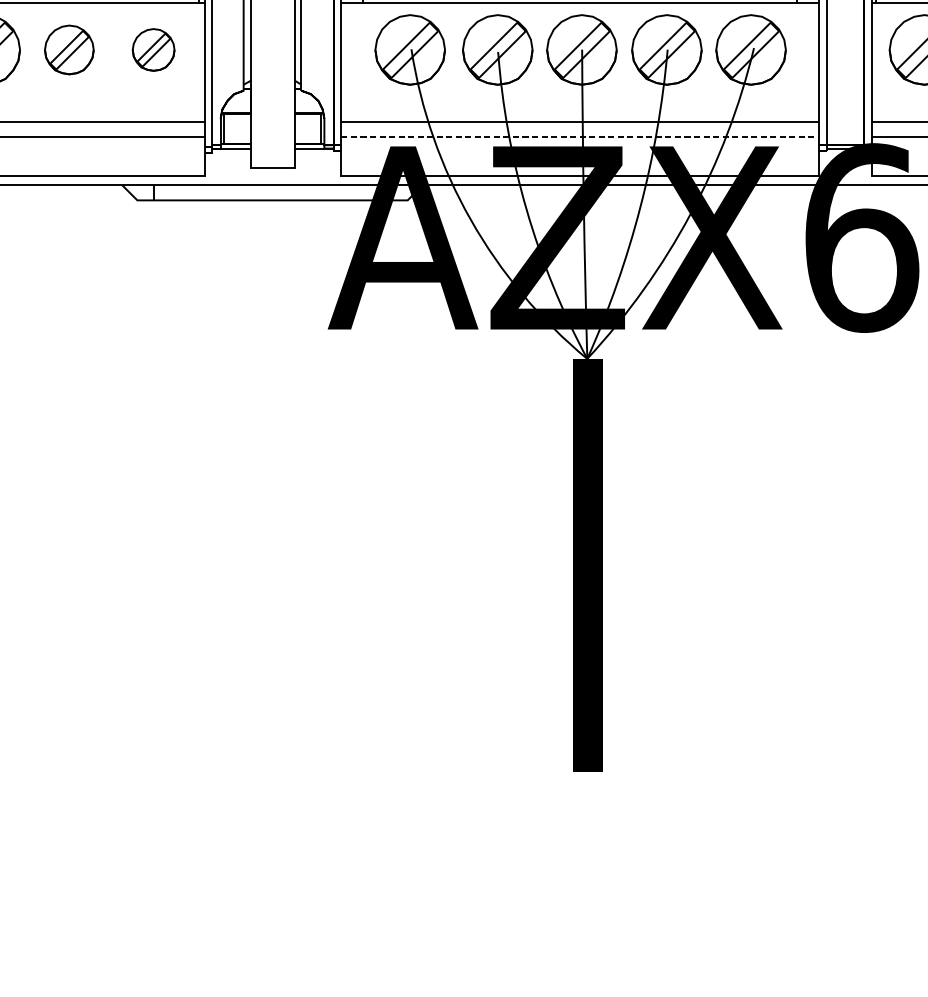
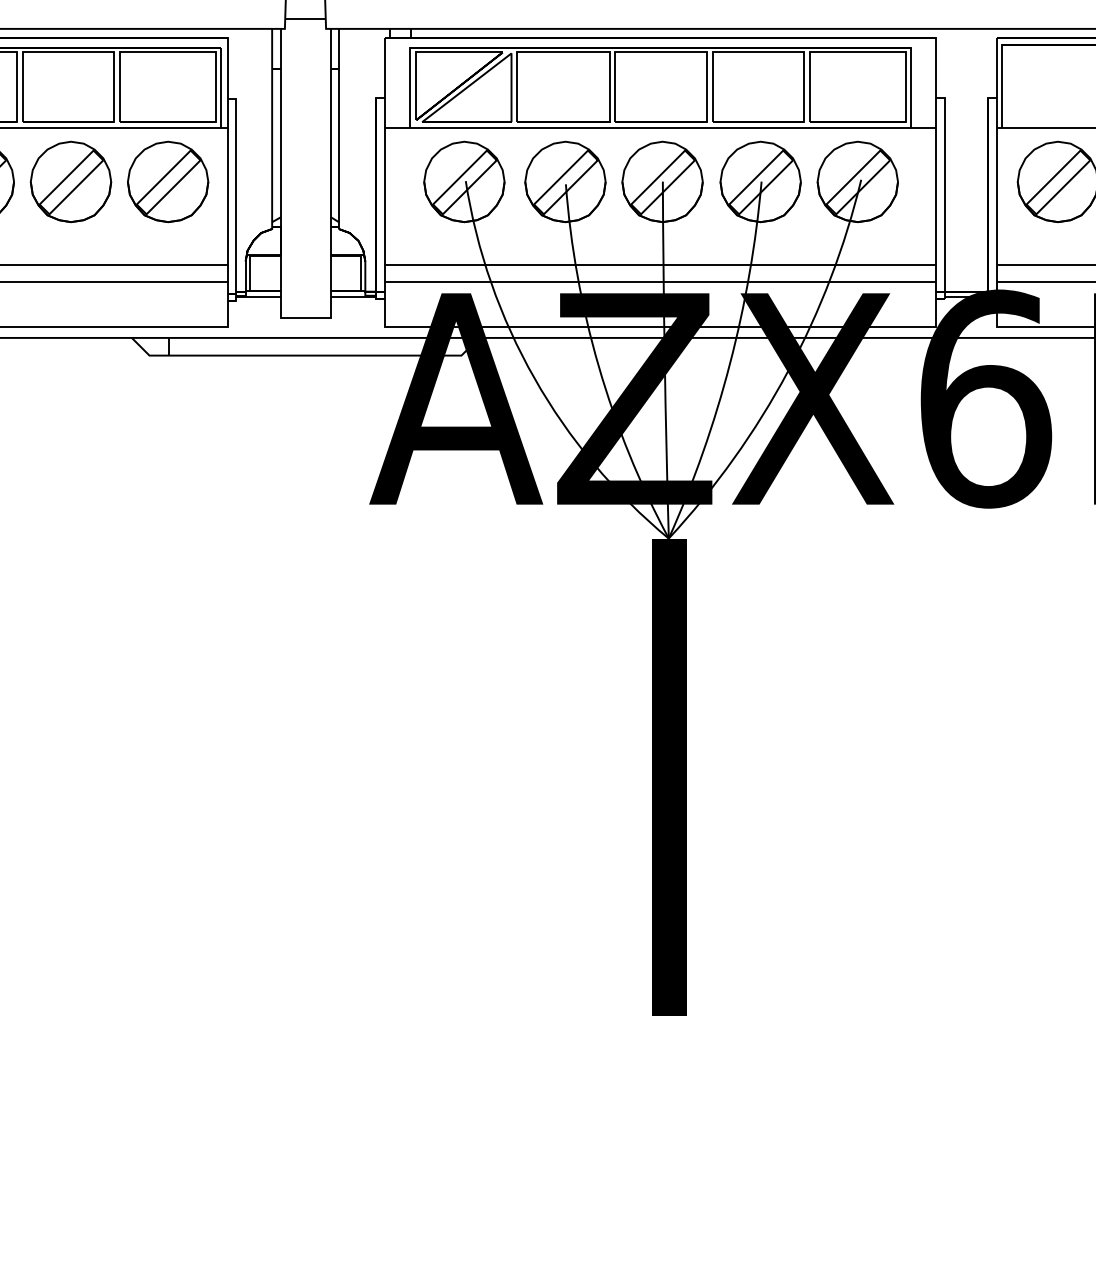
part: (68, 49) -> (70, 181), size x1.43
part: (153, 49) -> (168, 181), size x1.67
line: (580, 137) -> (660, 282), dashed -> solid

